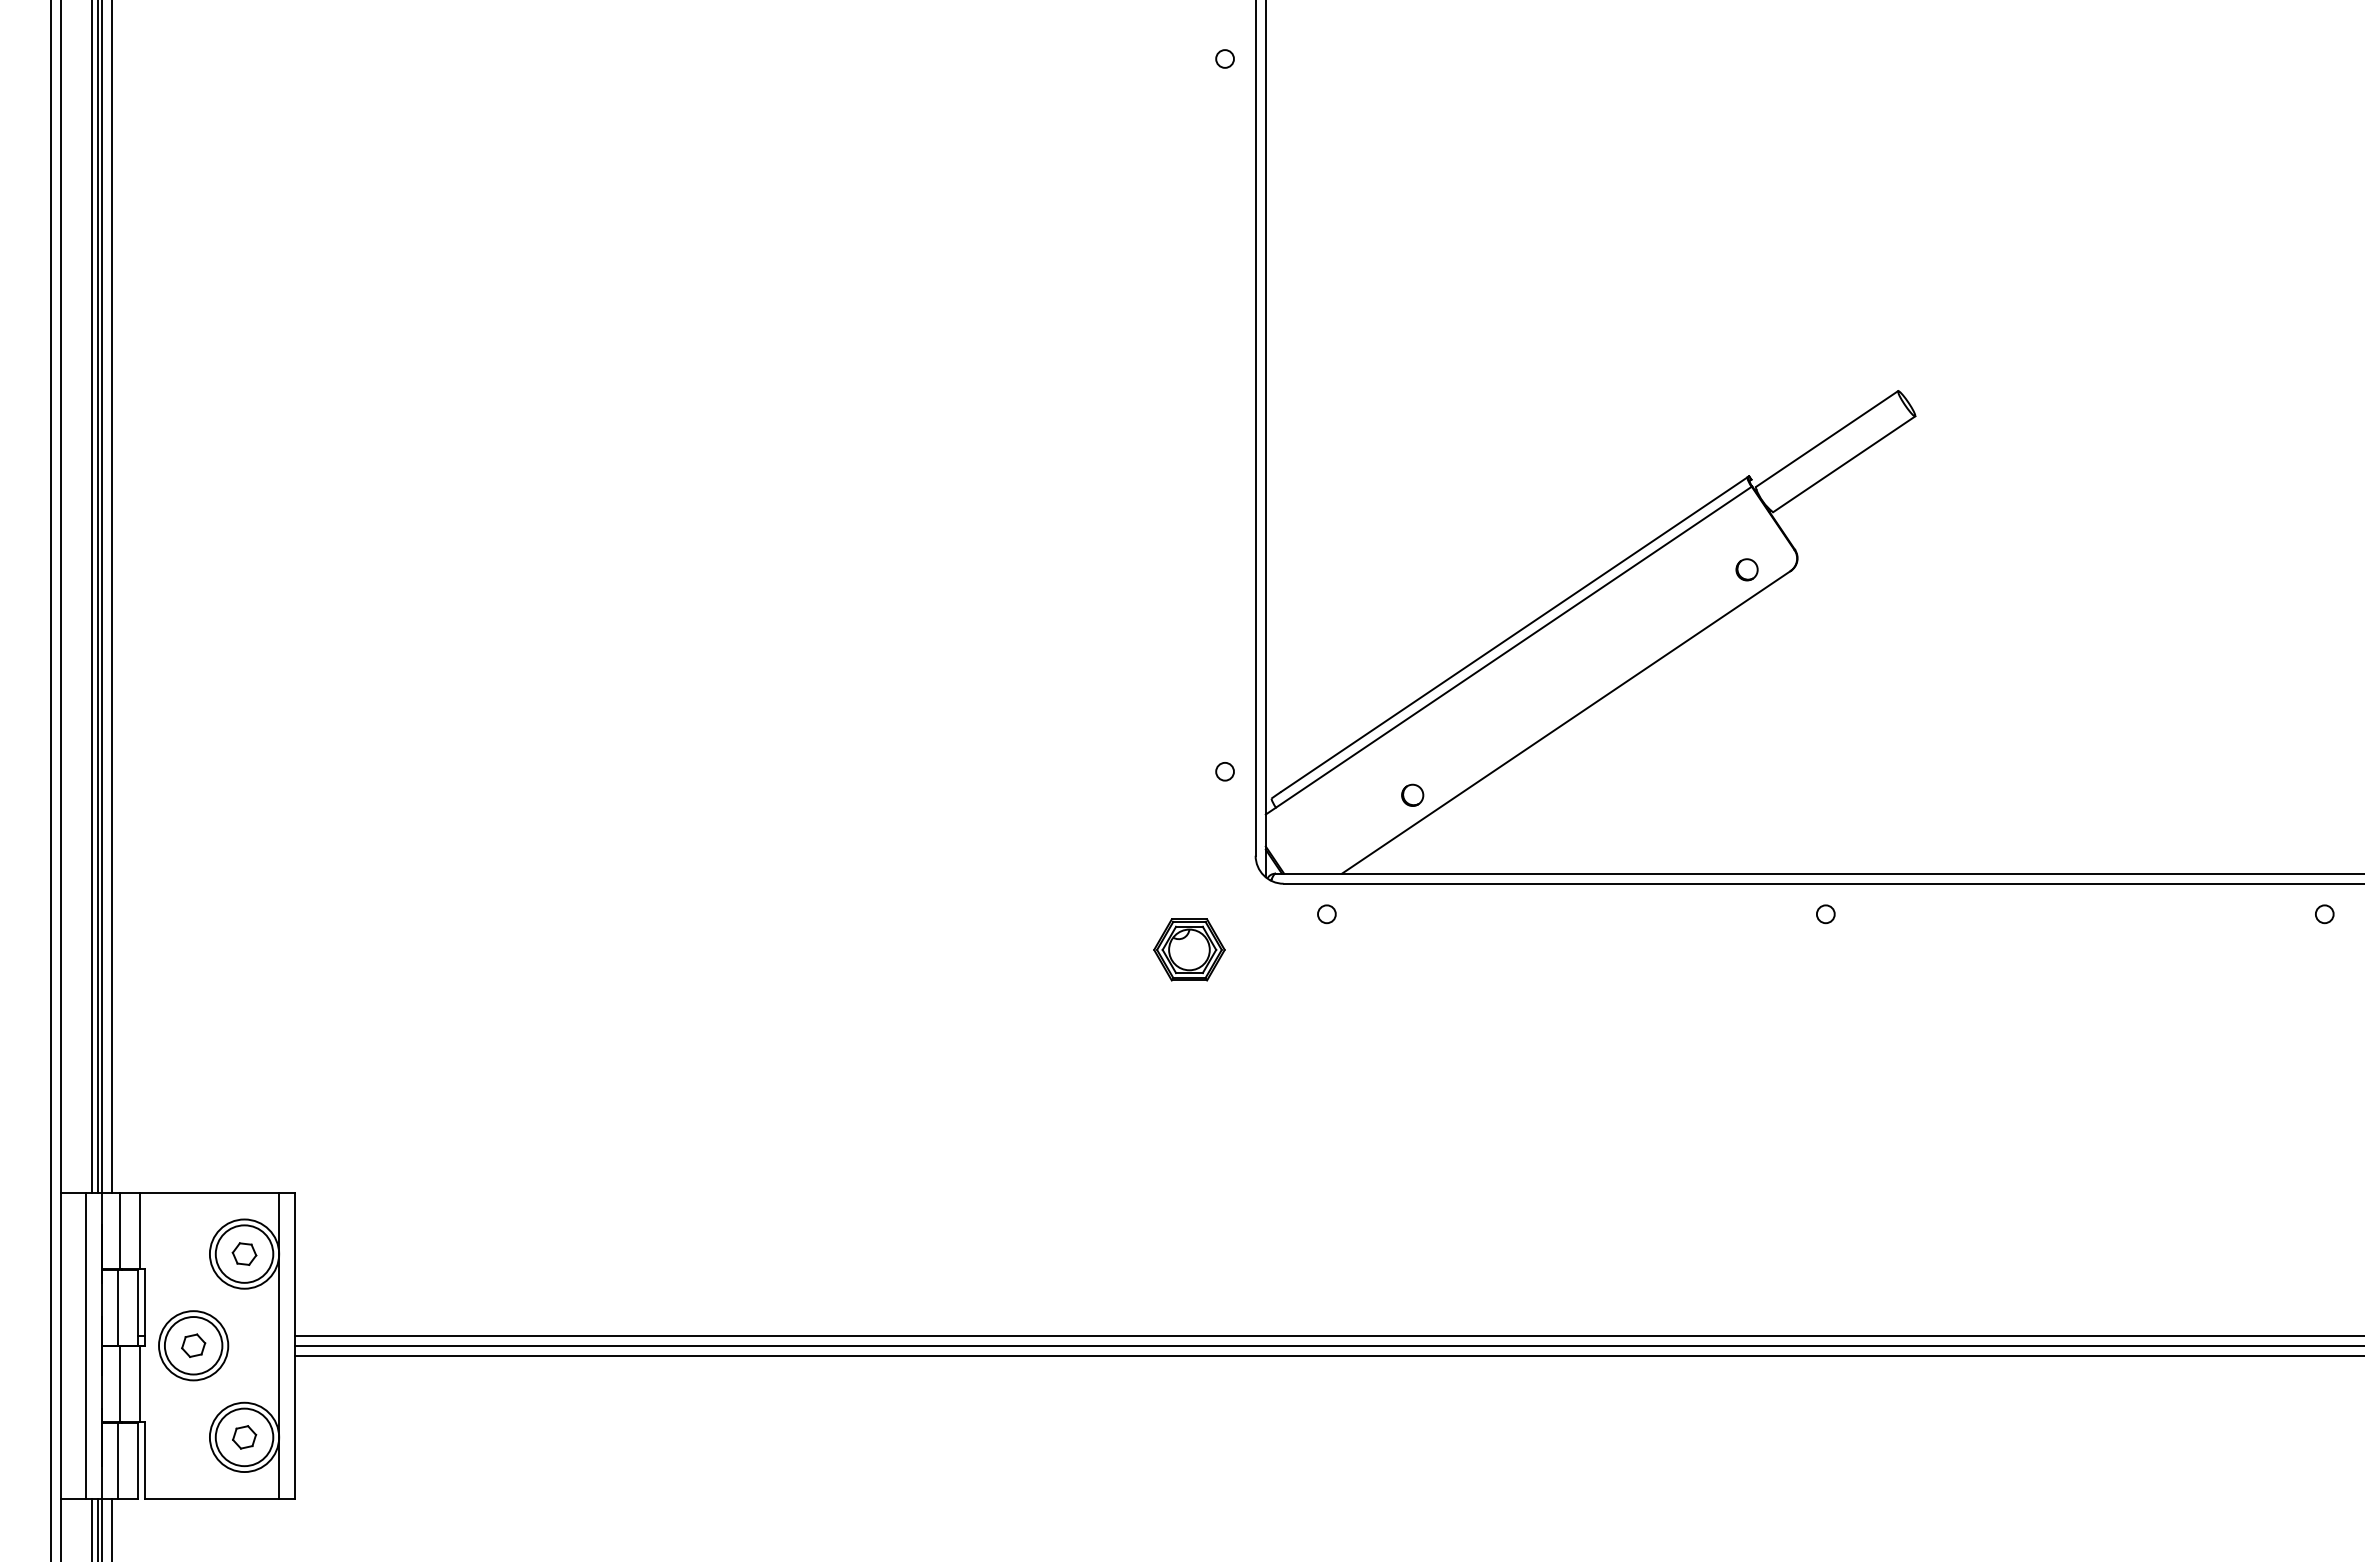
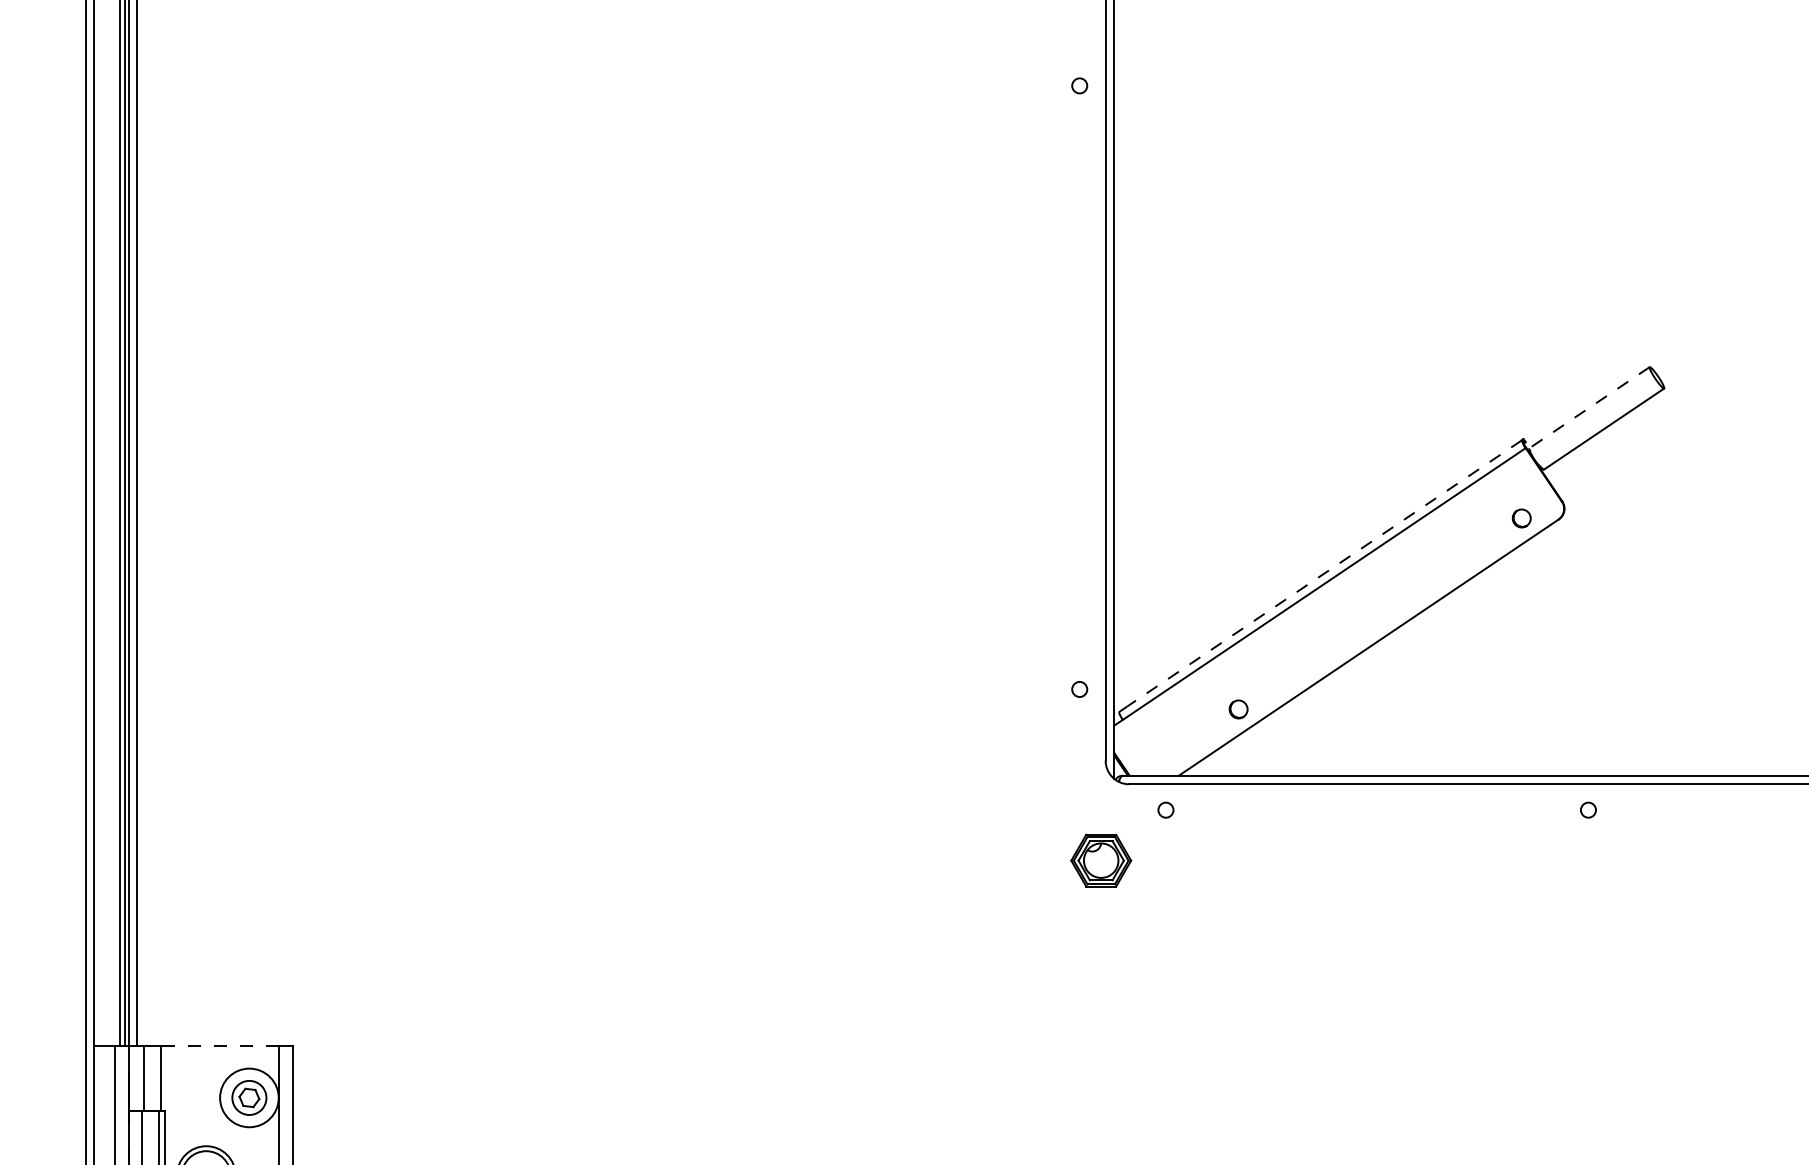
line: (1827, 439) -> (1589, 408), solid -> dashed
line: (1513, 634) -> (1323, 573), solid -> dashed
part: (1189, 949) -> (1101, 860), moved
line: (209, 1193) -> (219, 1046), solid -> dashed
circle: (244, 1253) -> (249, 1097), size x0.7

